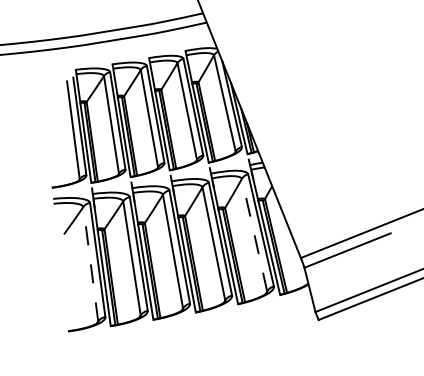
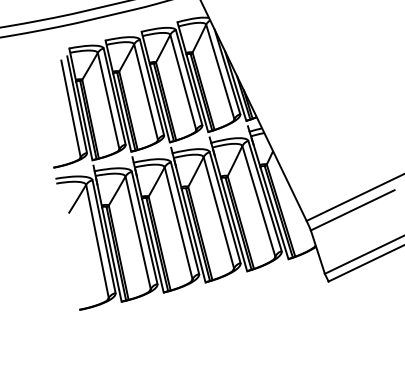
line: (254, 235) -> (258, 201), dashed -> solid
line: (90, 264) -> (97, 241), dashed -> solid

